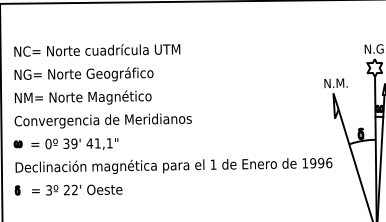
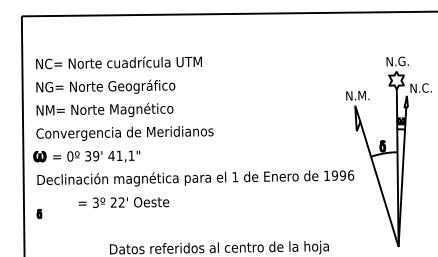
part: (17, 144) -> (39, 156), size x1.6
part: (17, 190) -> (39, 213), moved
text: (76, 190) -> (123, 202), moved

